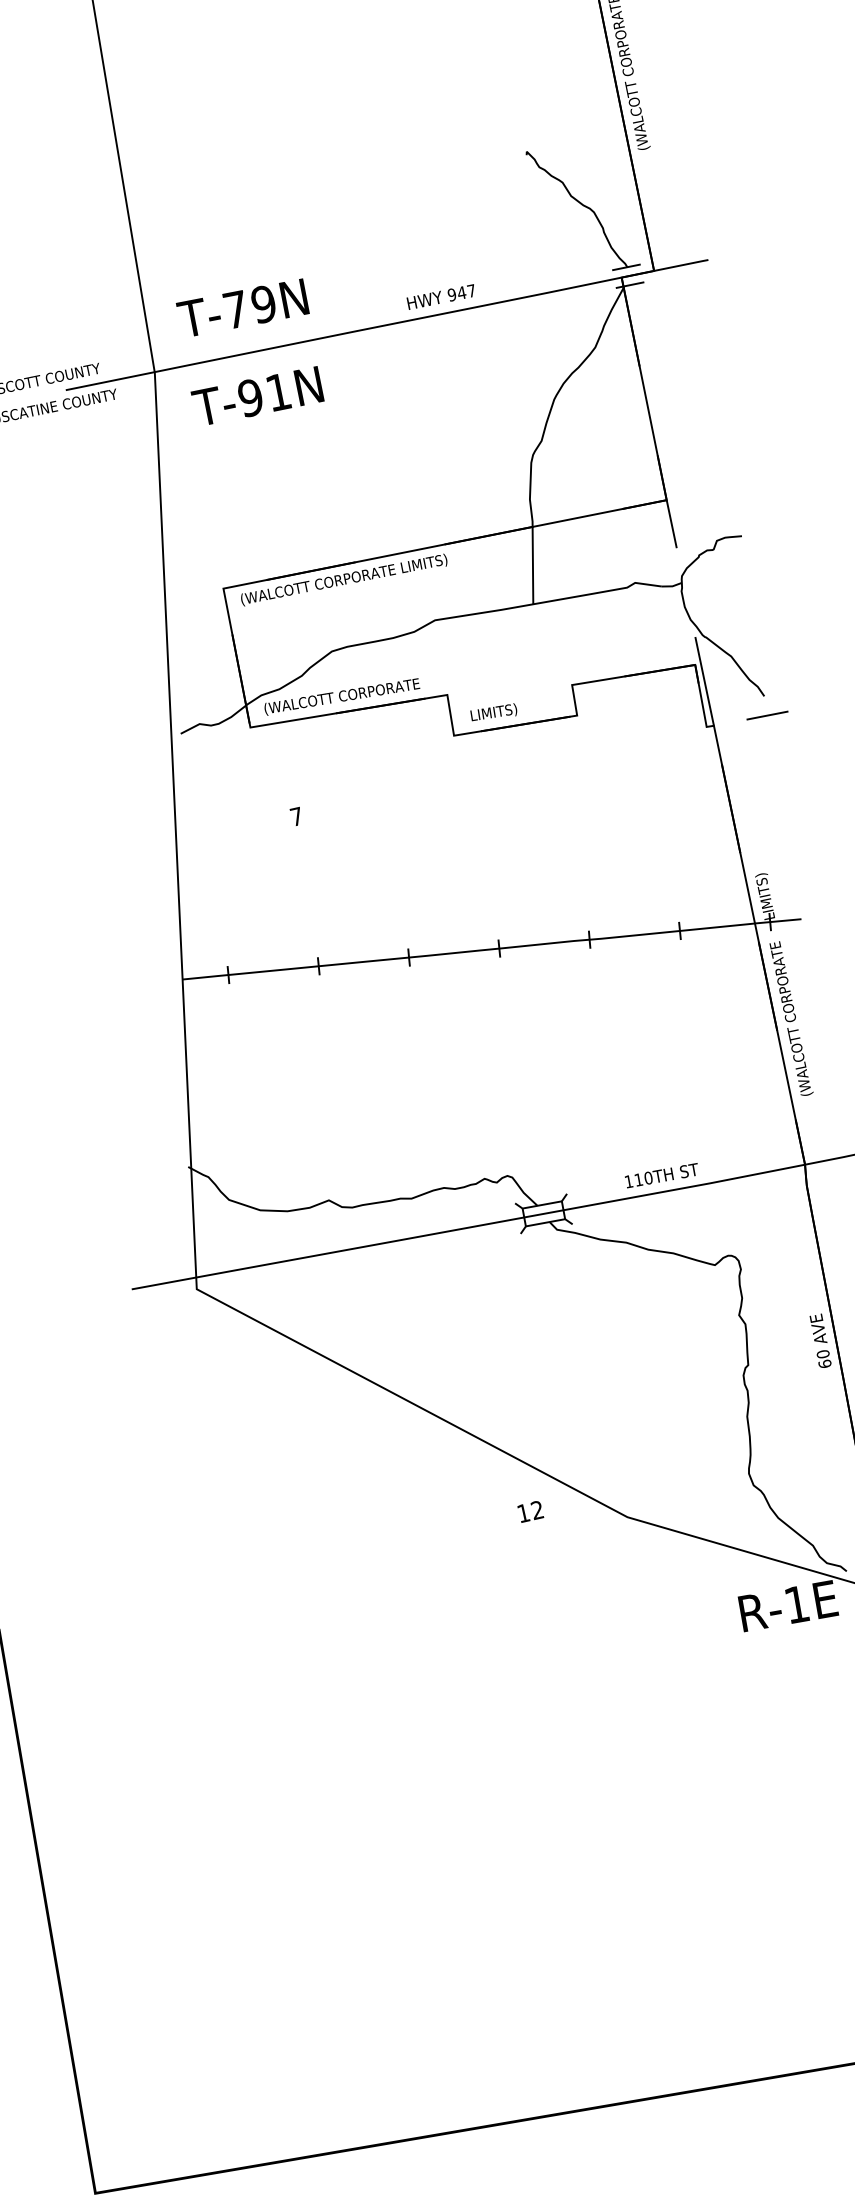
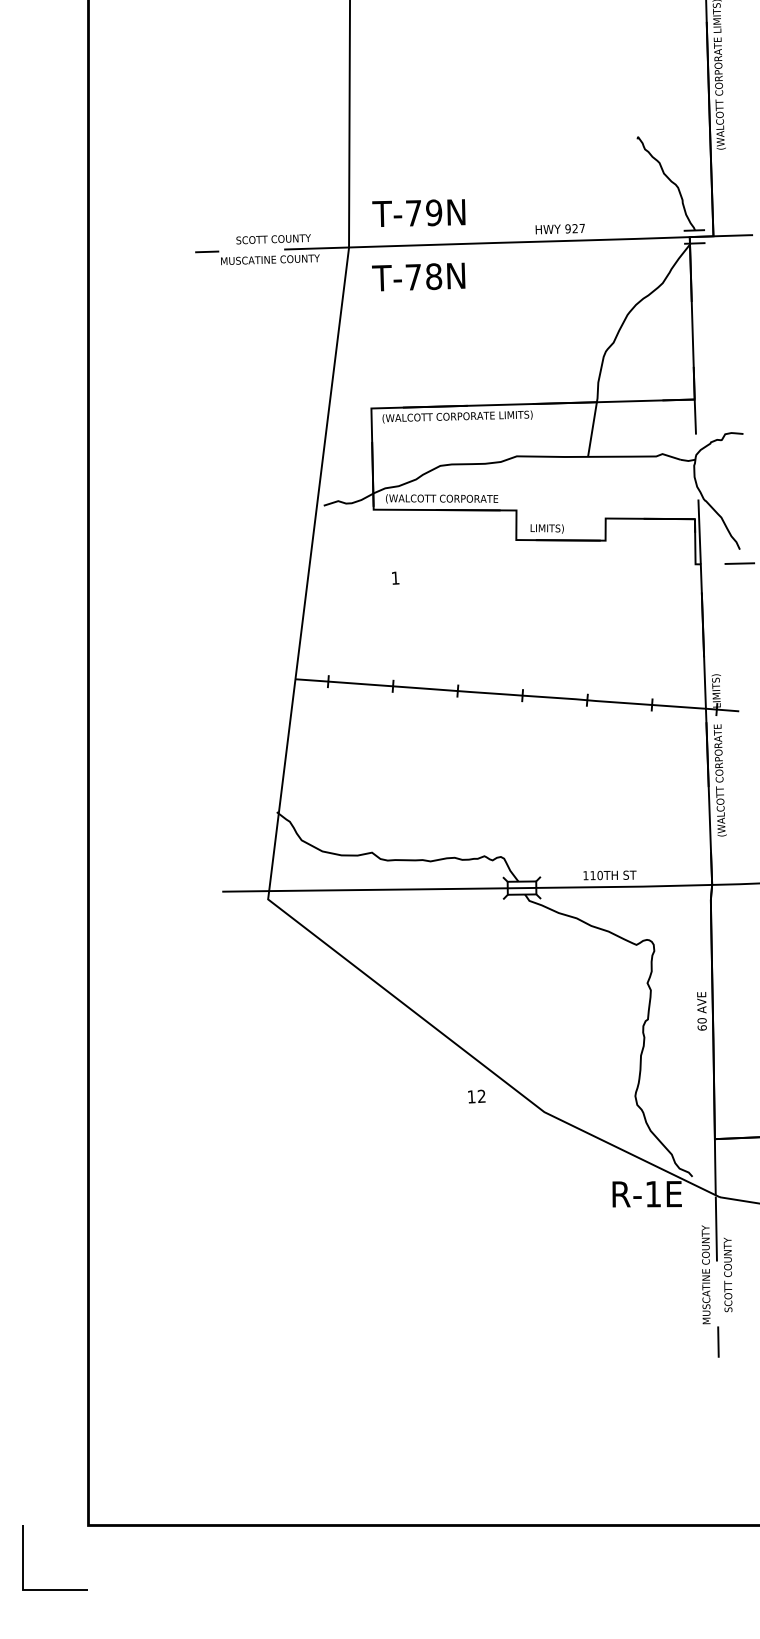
text: (462, 292) -> (575, 228), 947 -> 927
text: (264, 394) -> (423, 276), T-91N -> T-78N
text: (296, 815) -> (395, 577), 7 -> 1

